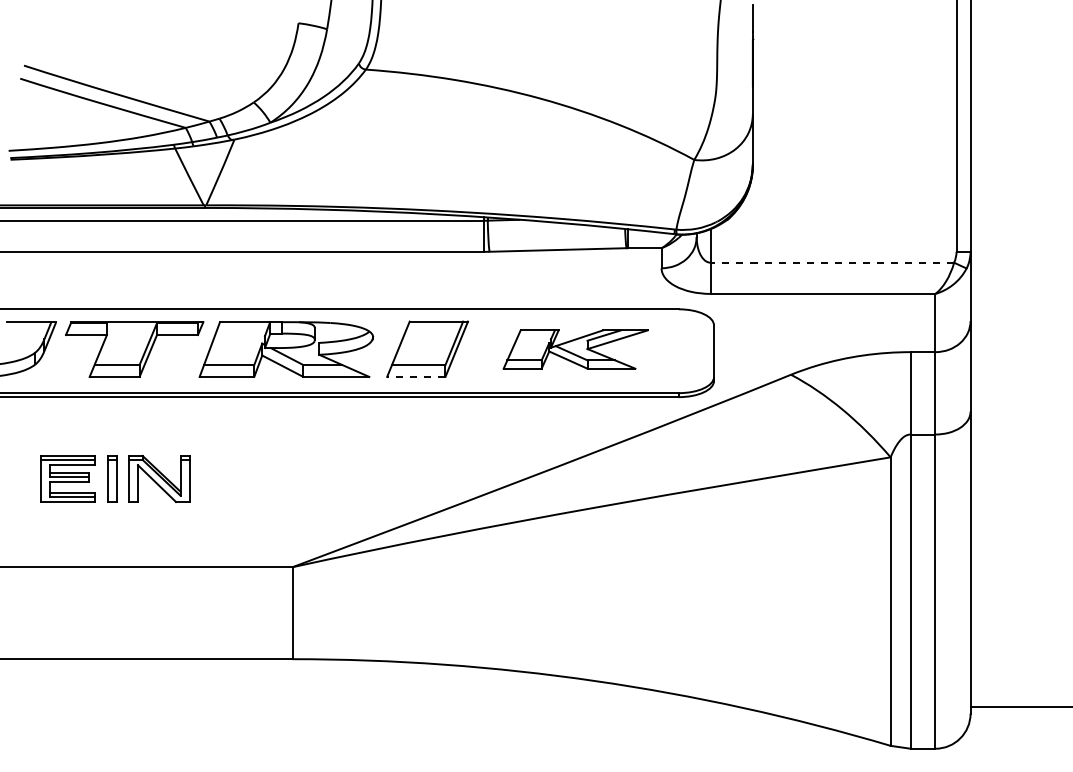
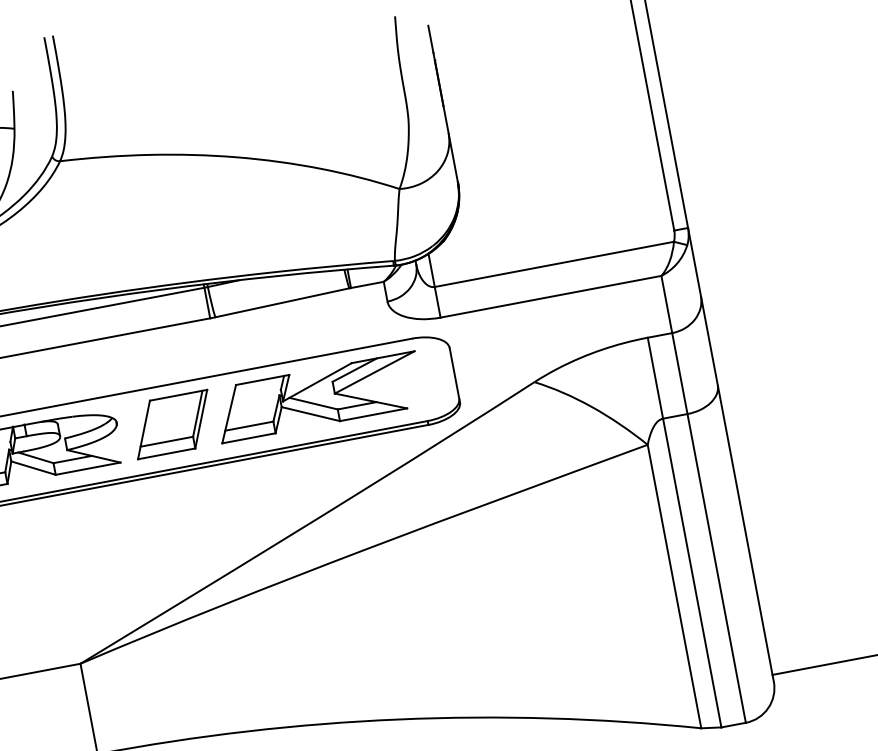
line: (832, 262) -> (554, 264), dashed -> solid
part: (575, 349) -> (318, 397), size x1.43
line: (415, 376) -> (165, 453), dashed -> solid

